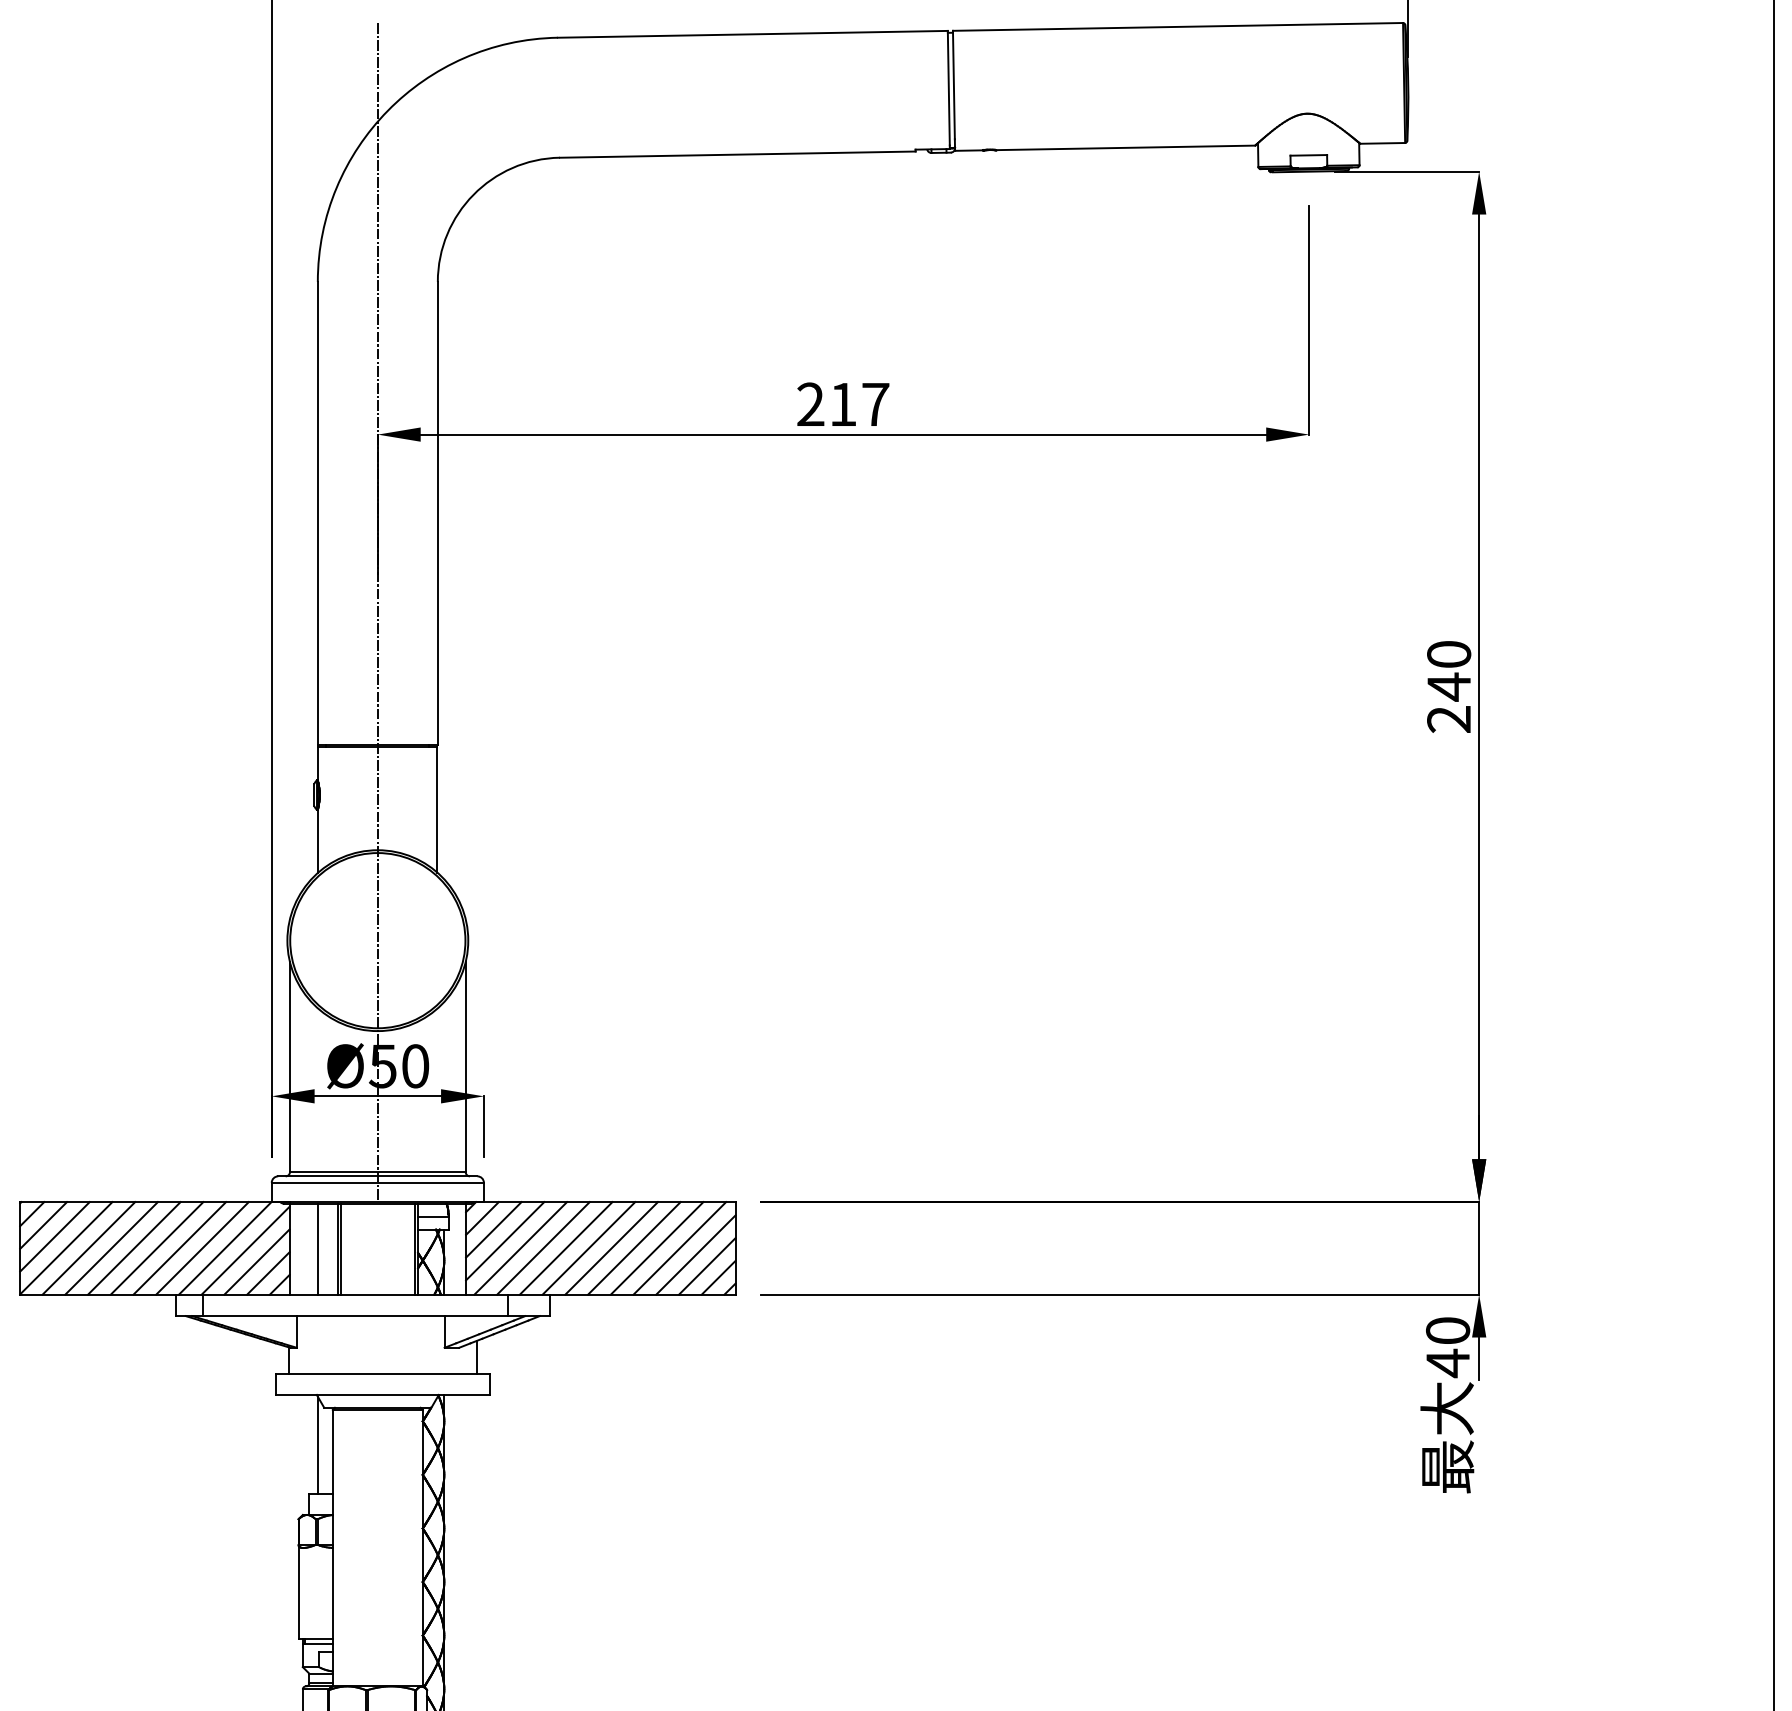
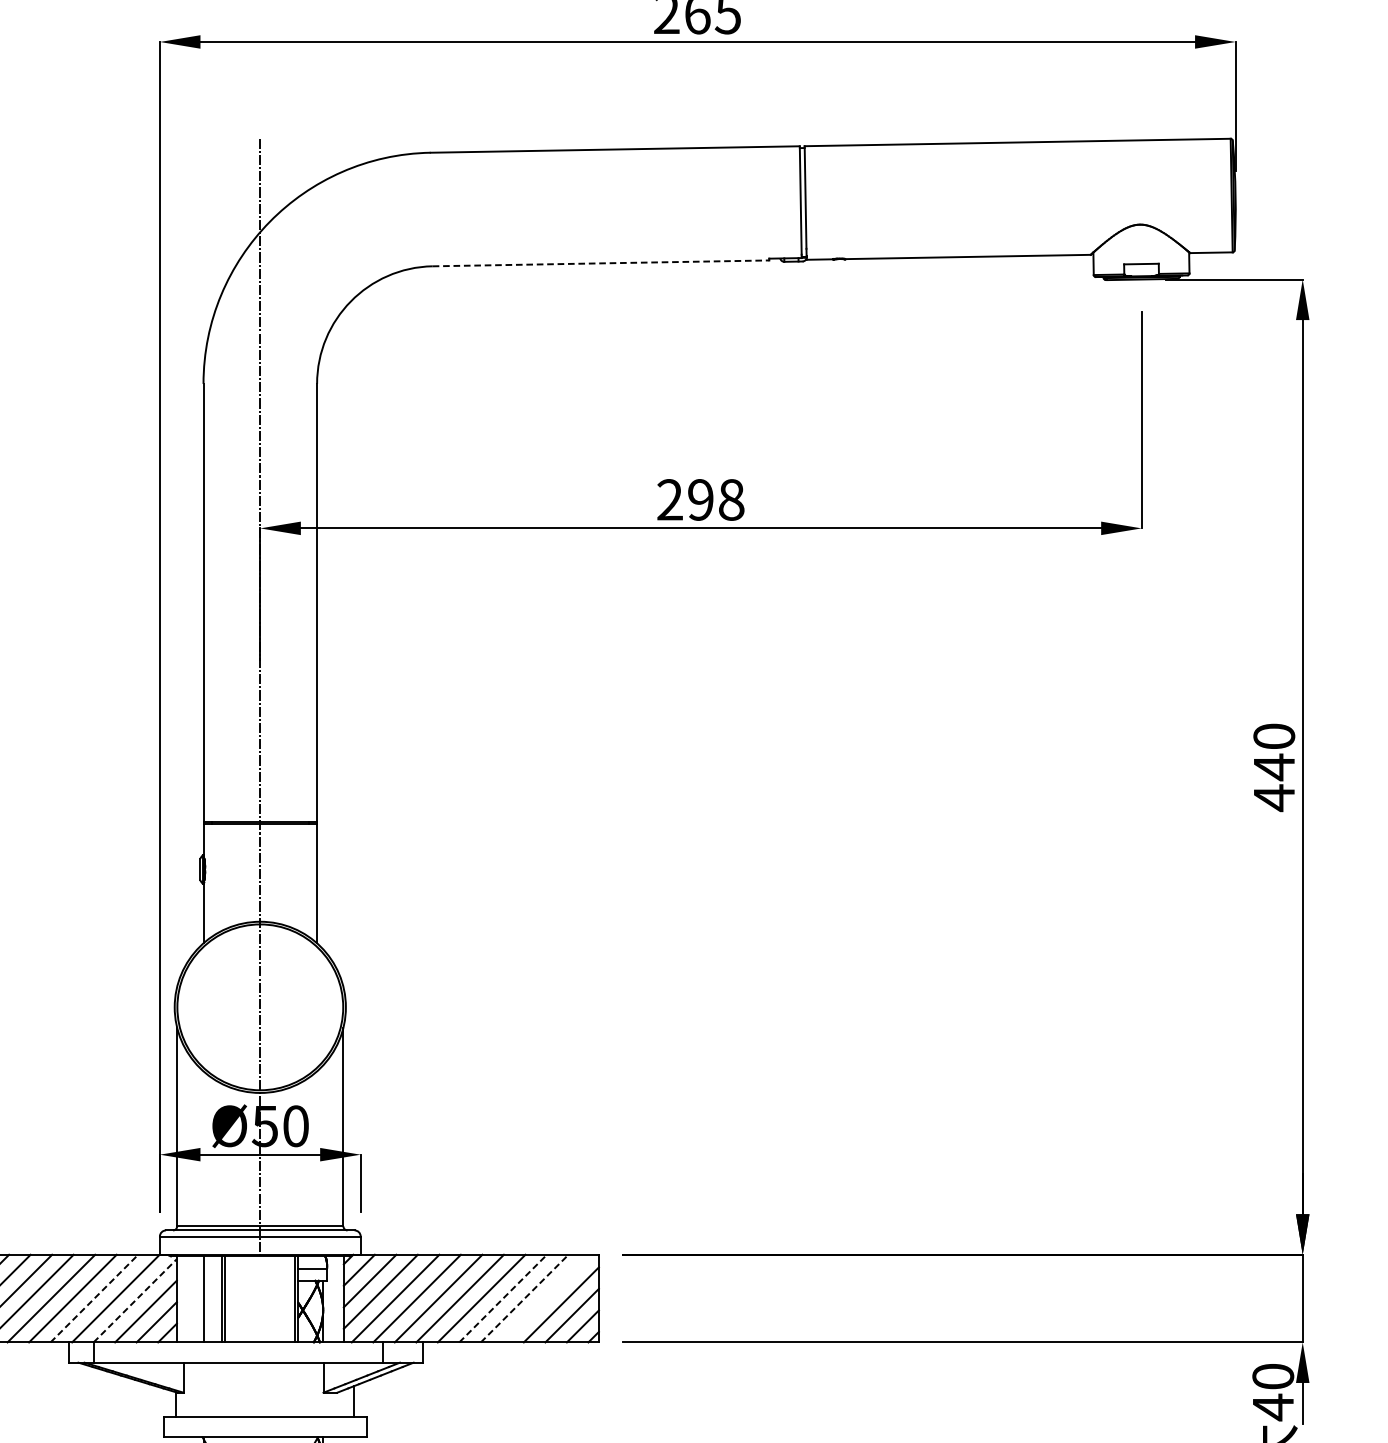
line: (737, 154) -> (600, 263), solid -> dashed
text: (859, 404) -> (716, 499), 217 -> 298
text: (1448, 719) -> (1273, 798), 240 -> 440
line: (202, 1248) -> (94, 1298), solid -> dashed
line: (634, 1248) -> (503, 1298), solid -> dashed
line: (657, 1248) -> (525, 1298), solid -> dashed
line: (679, 1248) -> (545, 1298), removed
line: (246, 1250) -> (136, 1300), solid -> dashed

